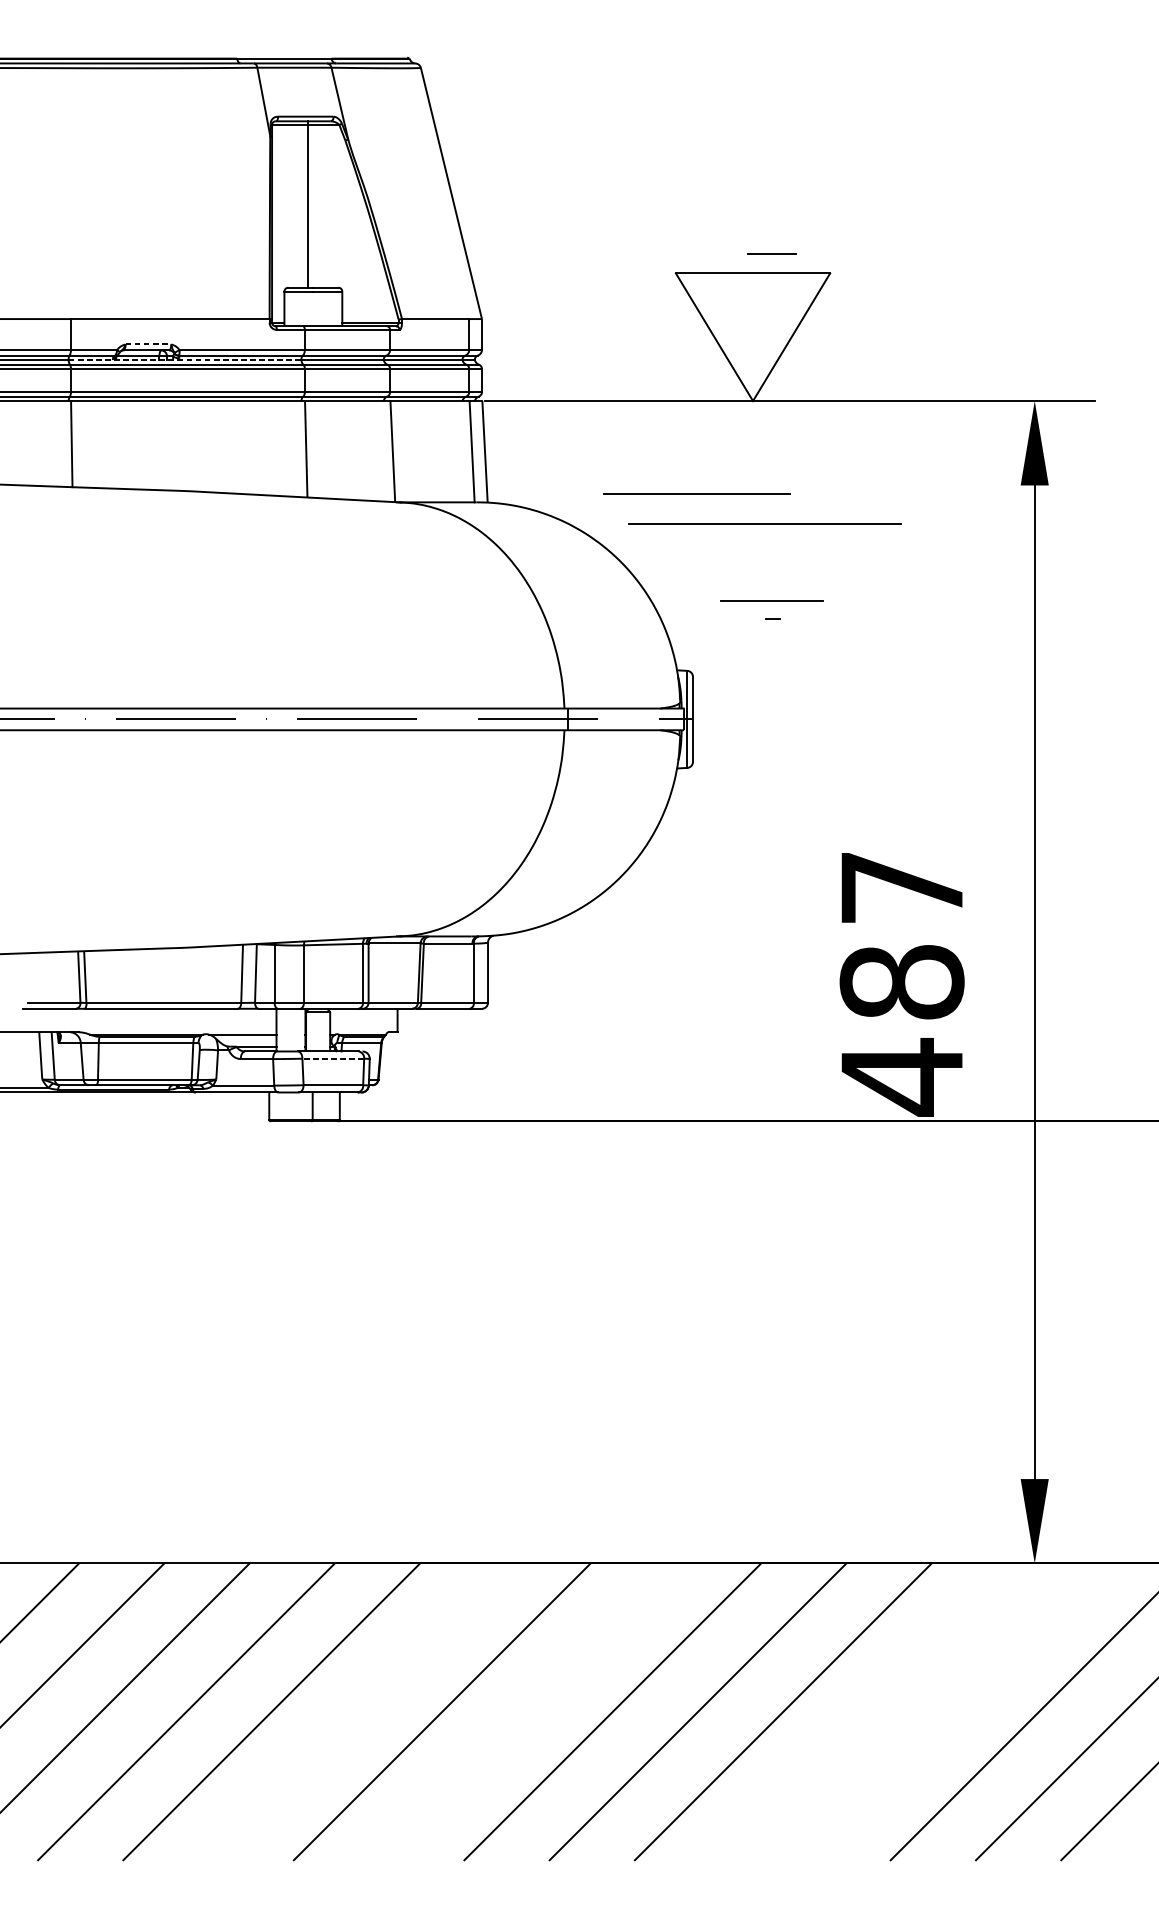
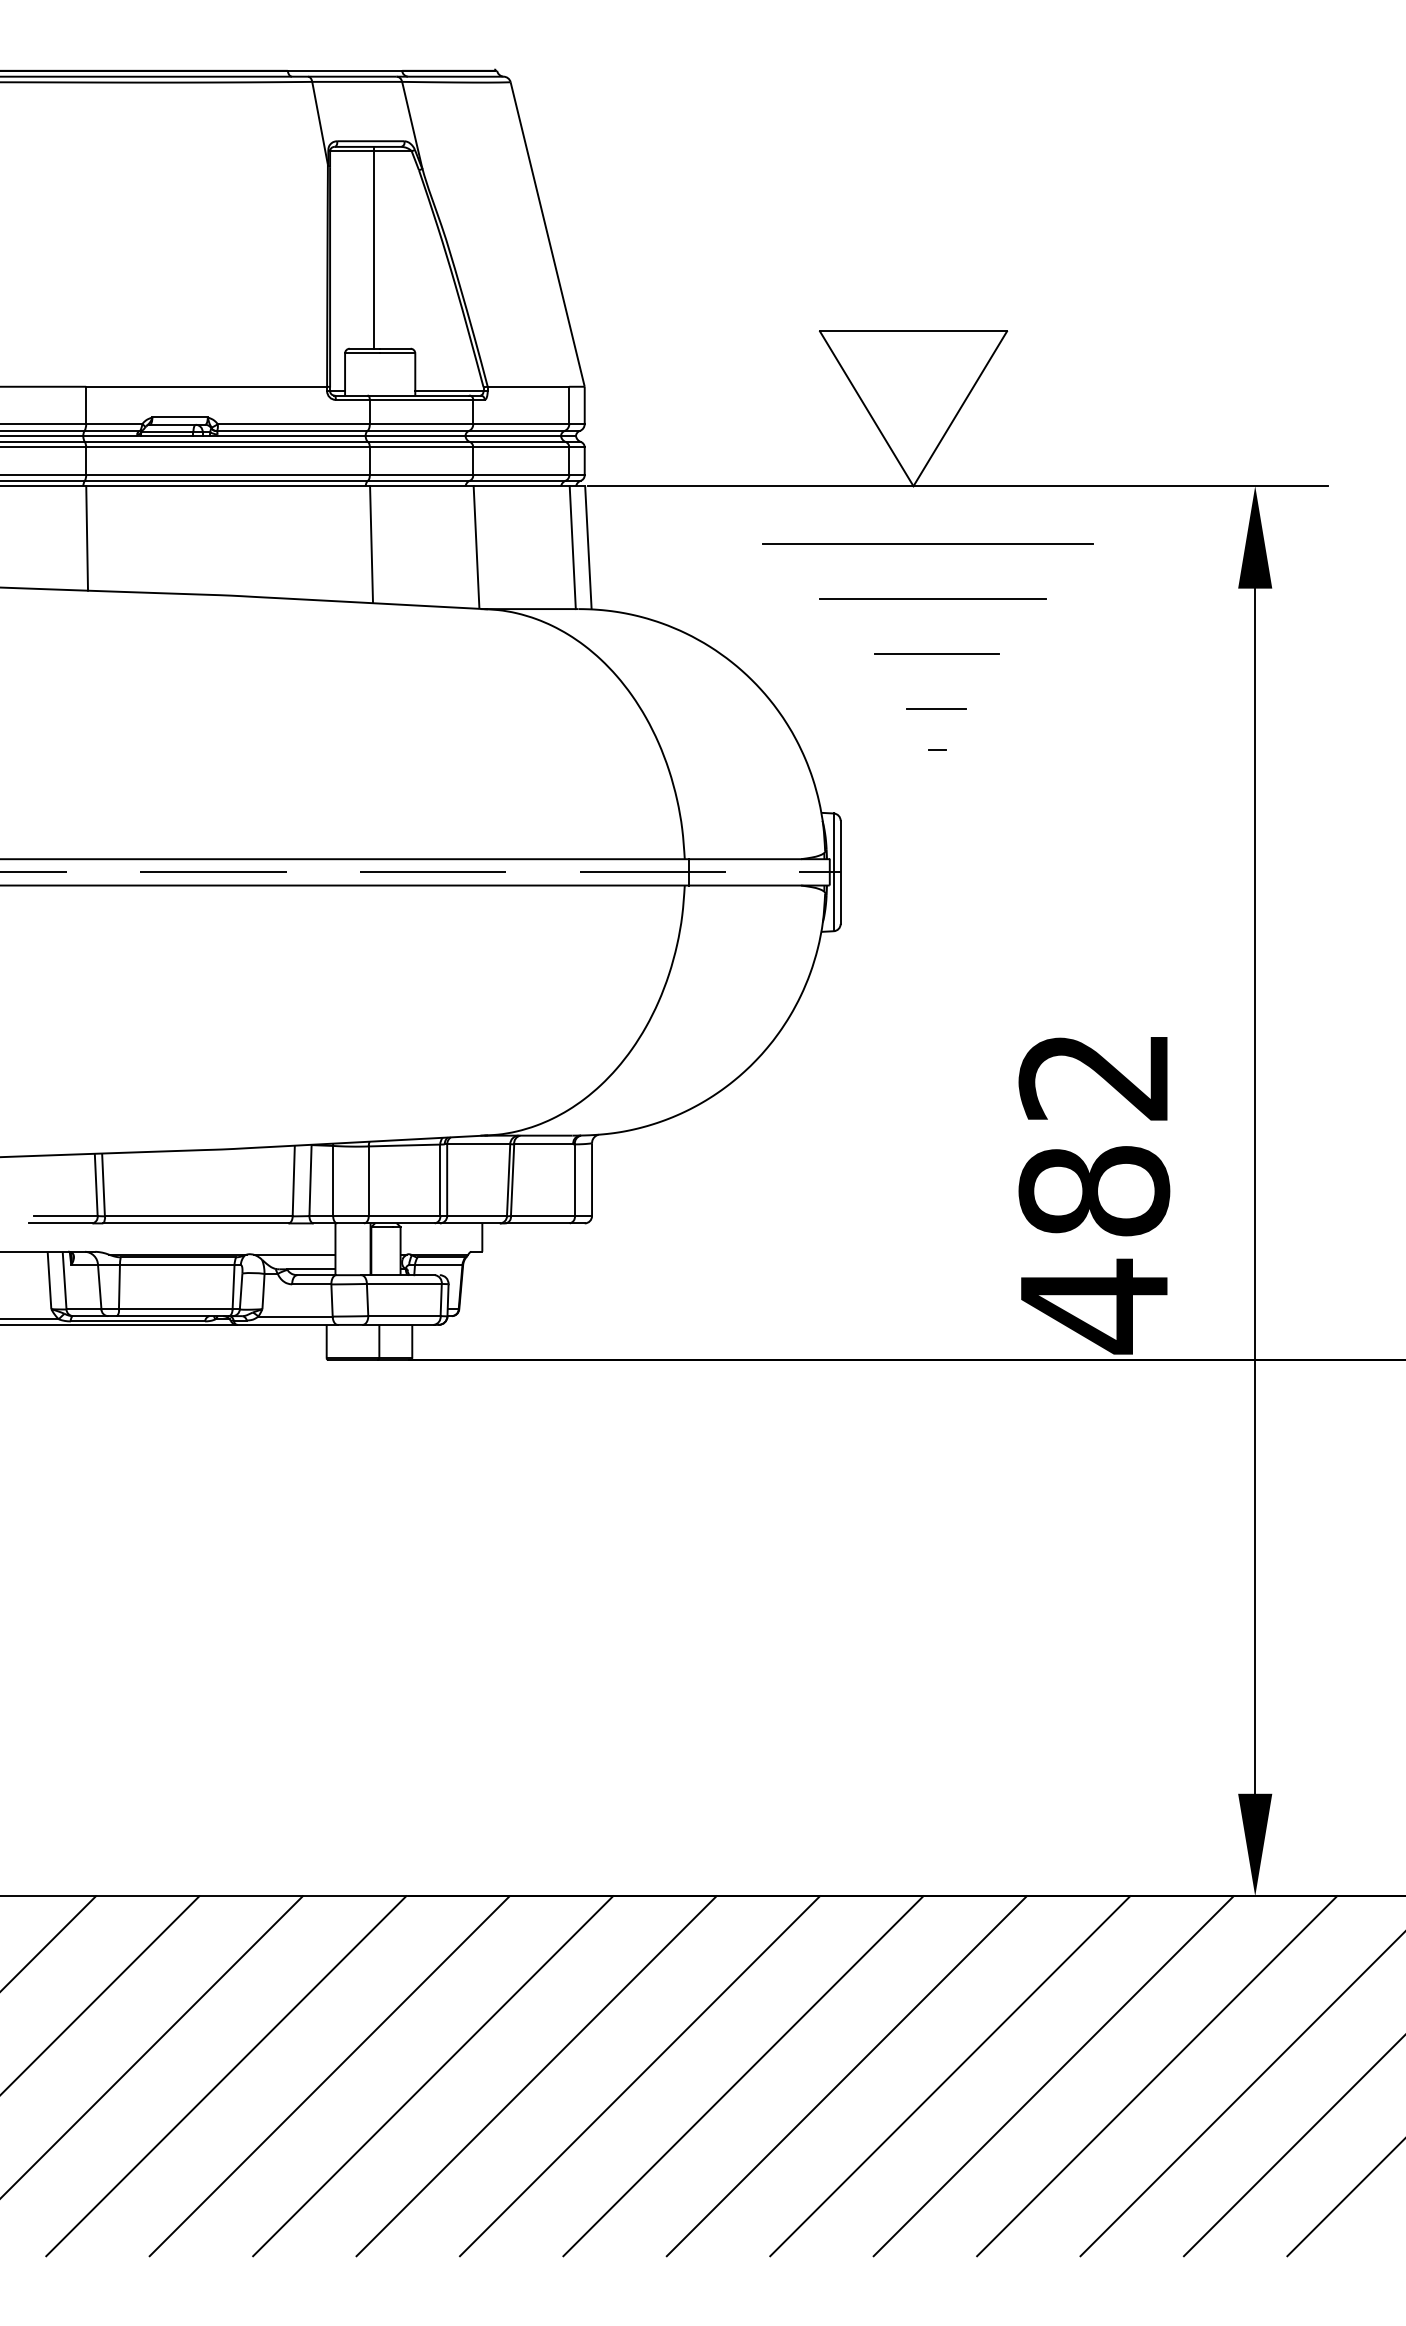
line: (771, 253) -> (936, 708), moved
line: (148, 344) -> (180, 417), dashed -> solid
line: (185, 360) -> (225, 436), dashed -> solid
line: (696, 493) -> (932, 598), moved
line: (764, 523) -> (927, 543), moved
line: (771, 599) -> (936, 653), moved
text: (900, 888) -> (1092, 1077), 487 -> 482
line: (332, 1058) -> (403, 1283), dashed -> solid
line: (357, 1712) -> (433, 2076), added
line: (527, 1712) -> (639, 2076), added
line: (868, 1712) -> (1053, 2076), added
line: (954, 1712) -> (1157, 2076), added

